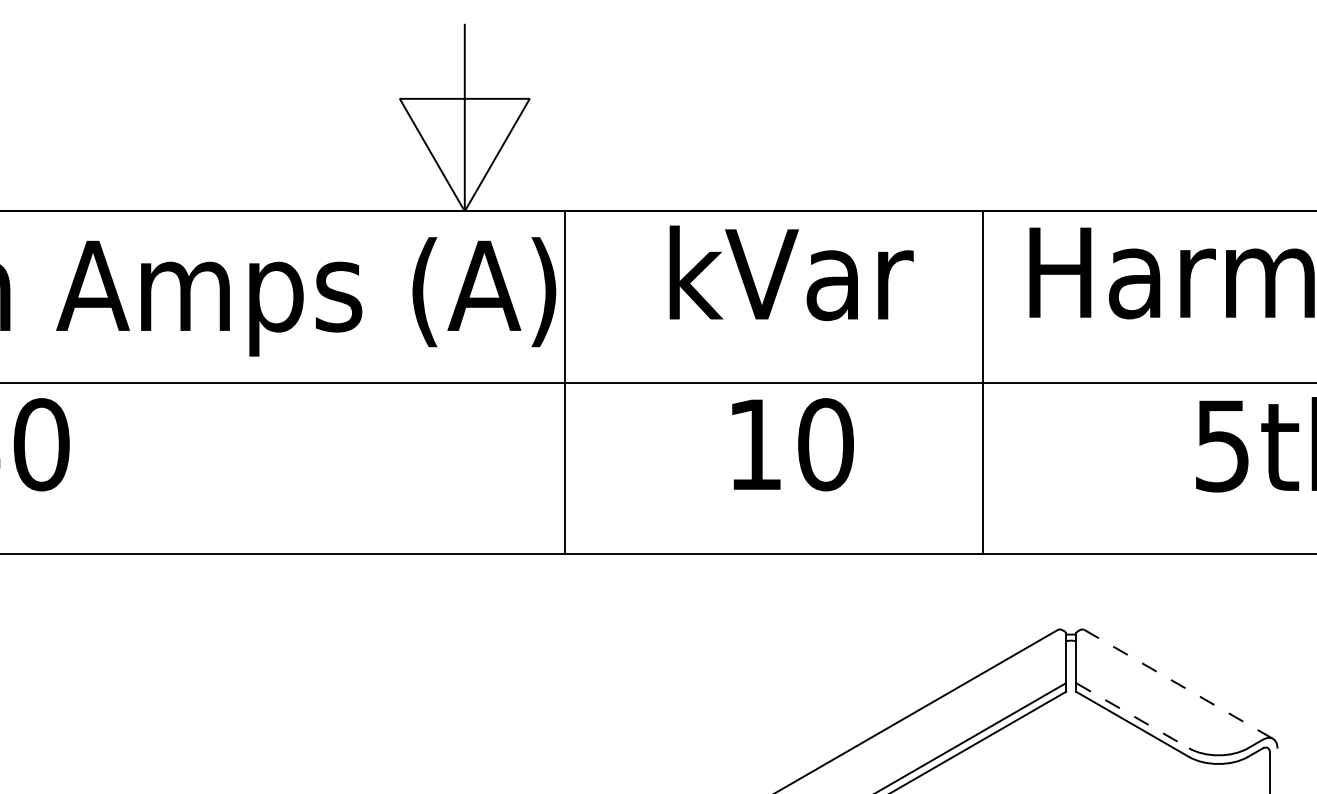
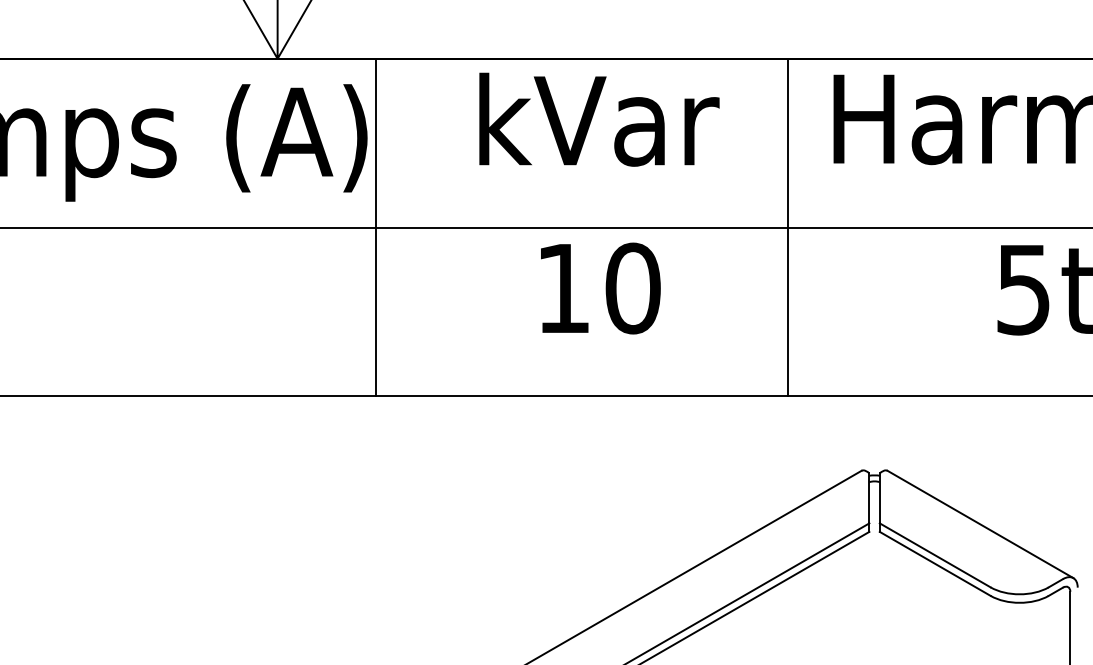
line: (1178, 684) -> (980, 524), dashed -> solid
line: (1133, 716) -> (935, 556), dashed -> solid

